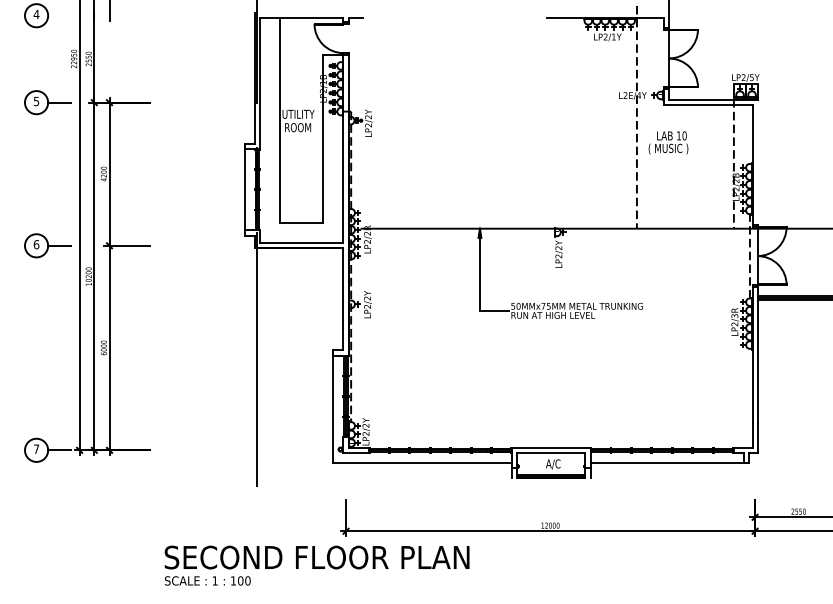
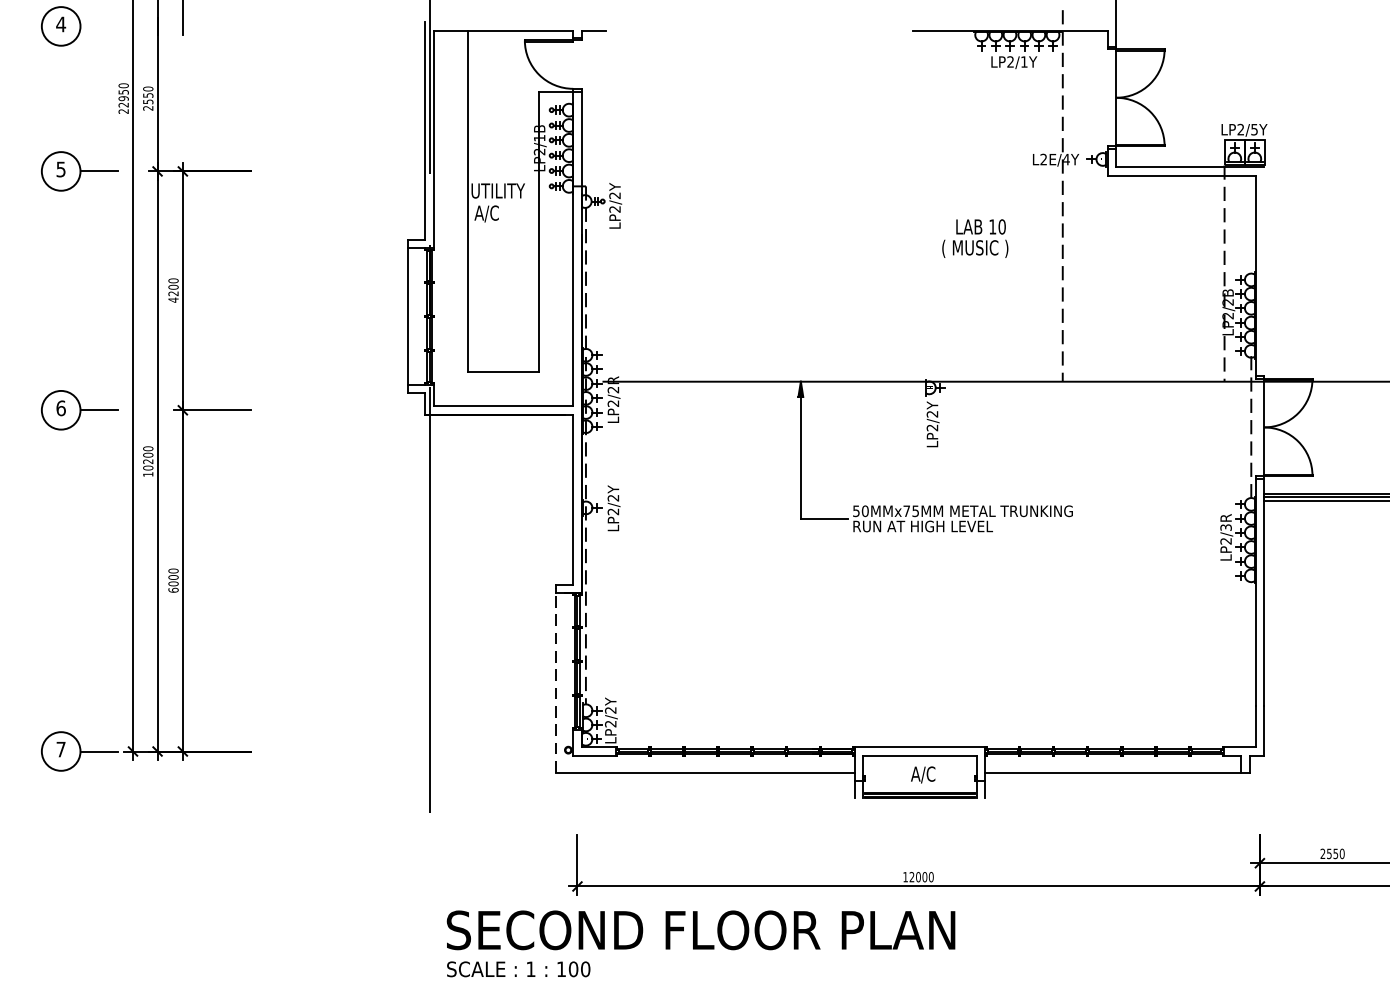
text: (297, 128) -> (496, 214), ROOM -> A/C
text: (668, 142) -> (975, 237), moved
line: (333, 407) -> (556, 680), solid -> dashed
text: (316, 565) -> (700, 943), moved

